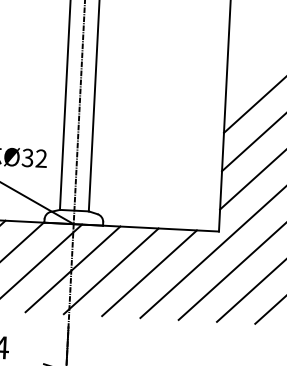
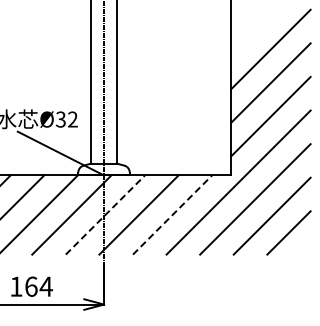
line: (73, 269) -> (105, 215), solid -> dashed
line: (149, 273) -> (172, 215), solid -> dashed

